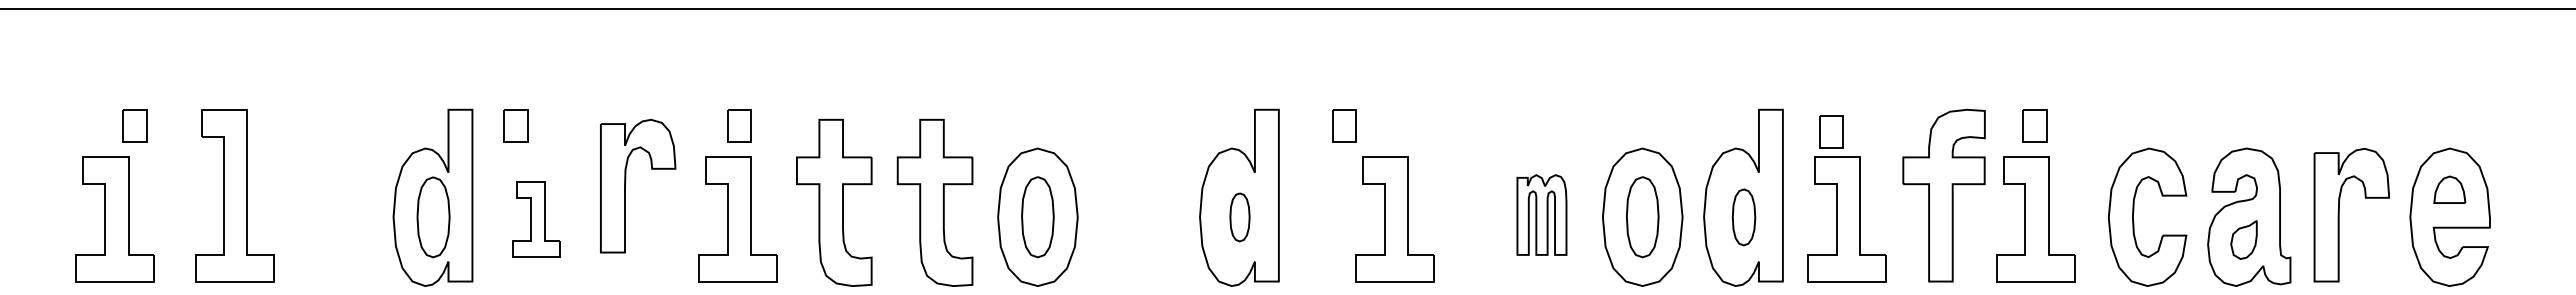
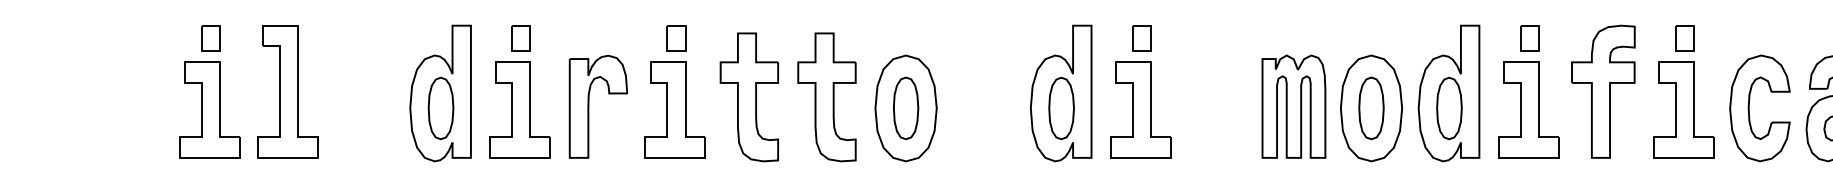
part: (515, 125) -> (521, 37), moved
part: (2034, 125) -> (1684, 37), moved
part: (1831, 131) -> (1529, 37), moved
part: (626, 181) -> (589, 103), moved
part: (1541, 214) -> (1293, 106), size x1.67
part: (1239, 217) -> (1061, 108), size x1.67
part: (1743, 217) -> (1449, 108), size x1.43
part: (114, 219) -> (209, 110), moved
part: (536, 219) -> (520, 110), size x1.67
part: (1394, 219) -> (1140, 110), moved
part: (2035, 219) -> (1683, 110), moved

